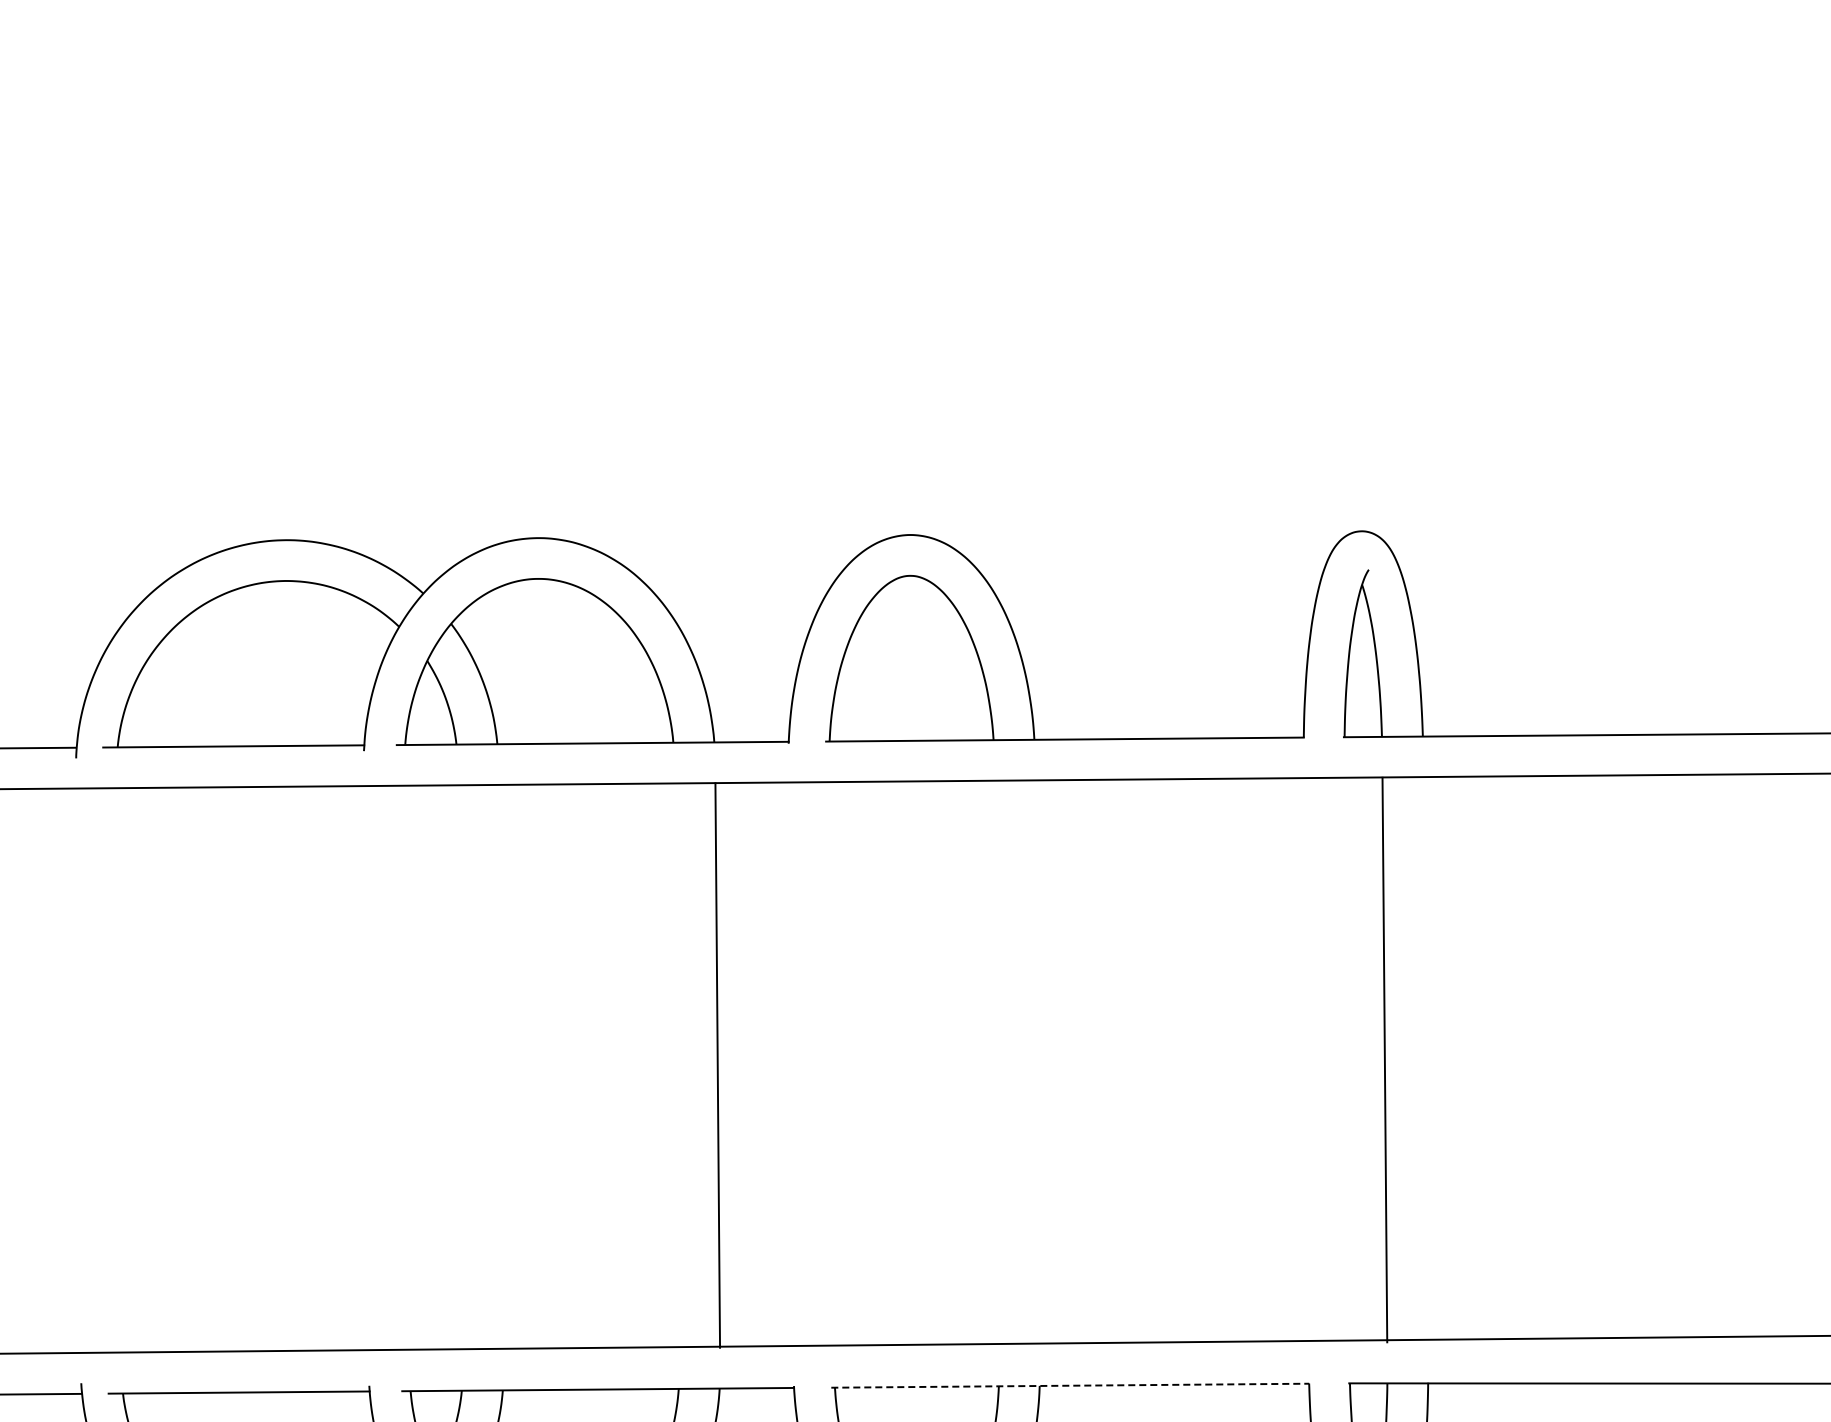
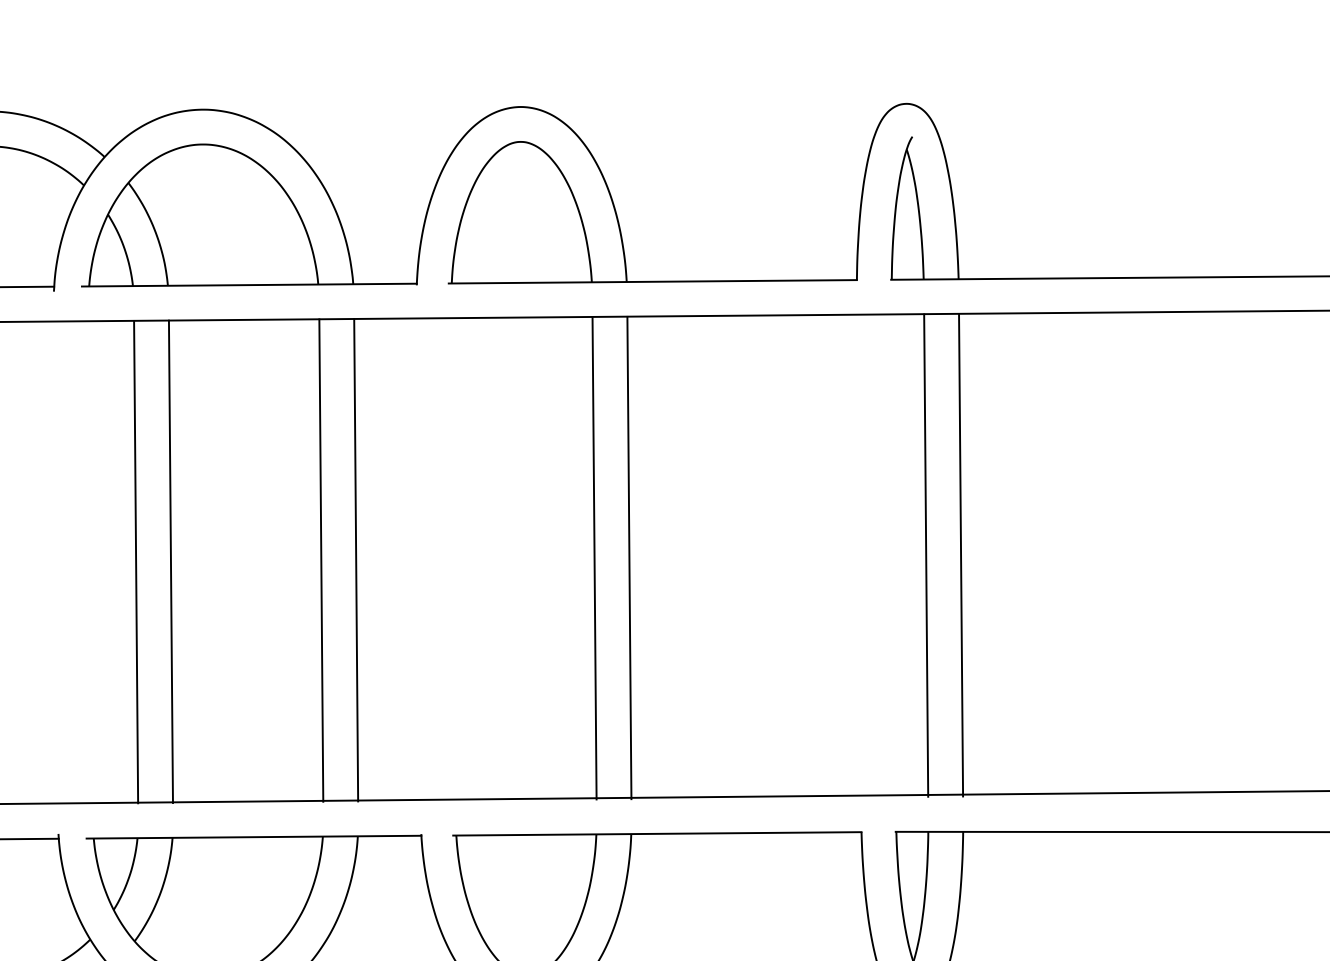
line: (1425, 1059) -> (960, 555), added
line: (996, 1062) -> (594, 557), added
line: (1037, 1062) -> (629, 557), added
line: (676, 1065) -> (320, 560), added
line: (459, 1067) -> (135, 561), added
line: (500, 1067) -> (170, 561), added
line: (1070, 1385) -> (657, 833), dashed -> solid

